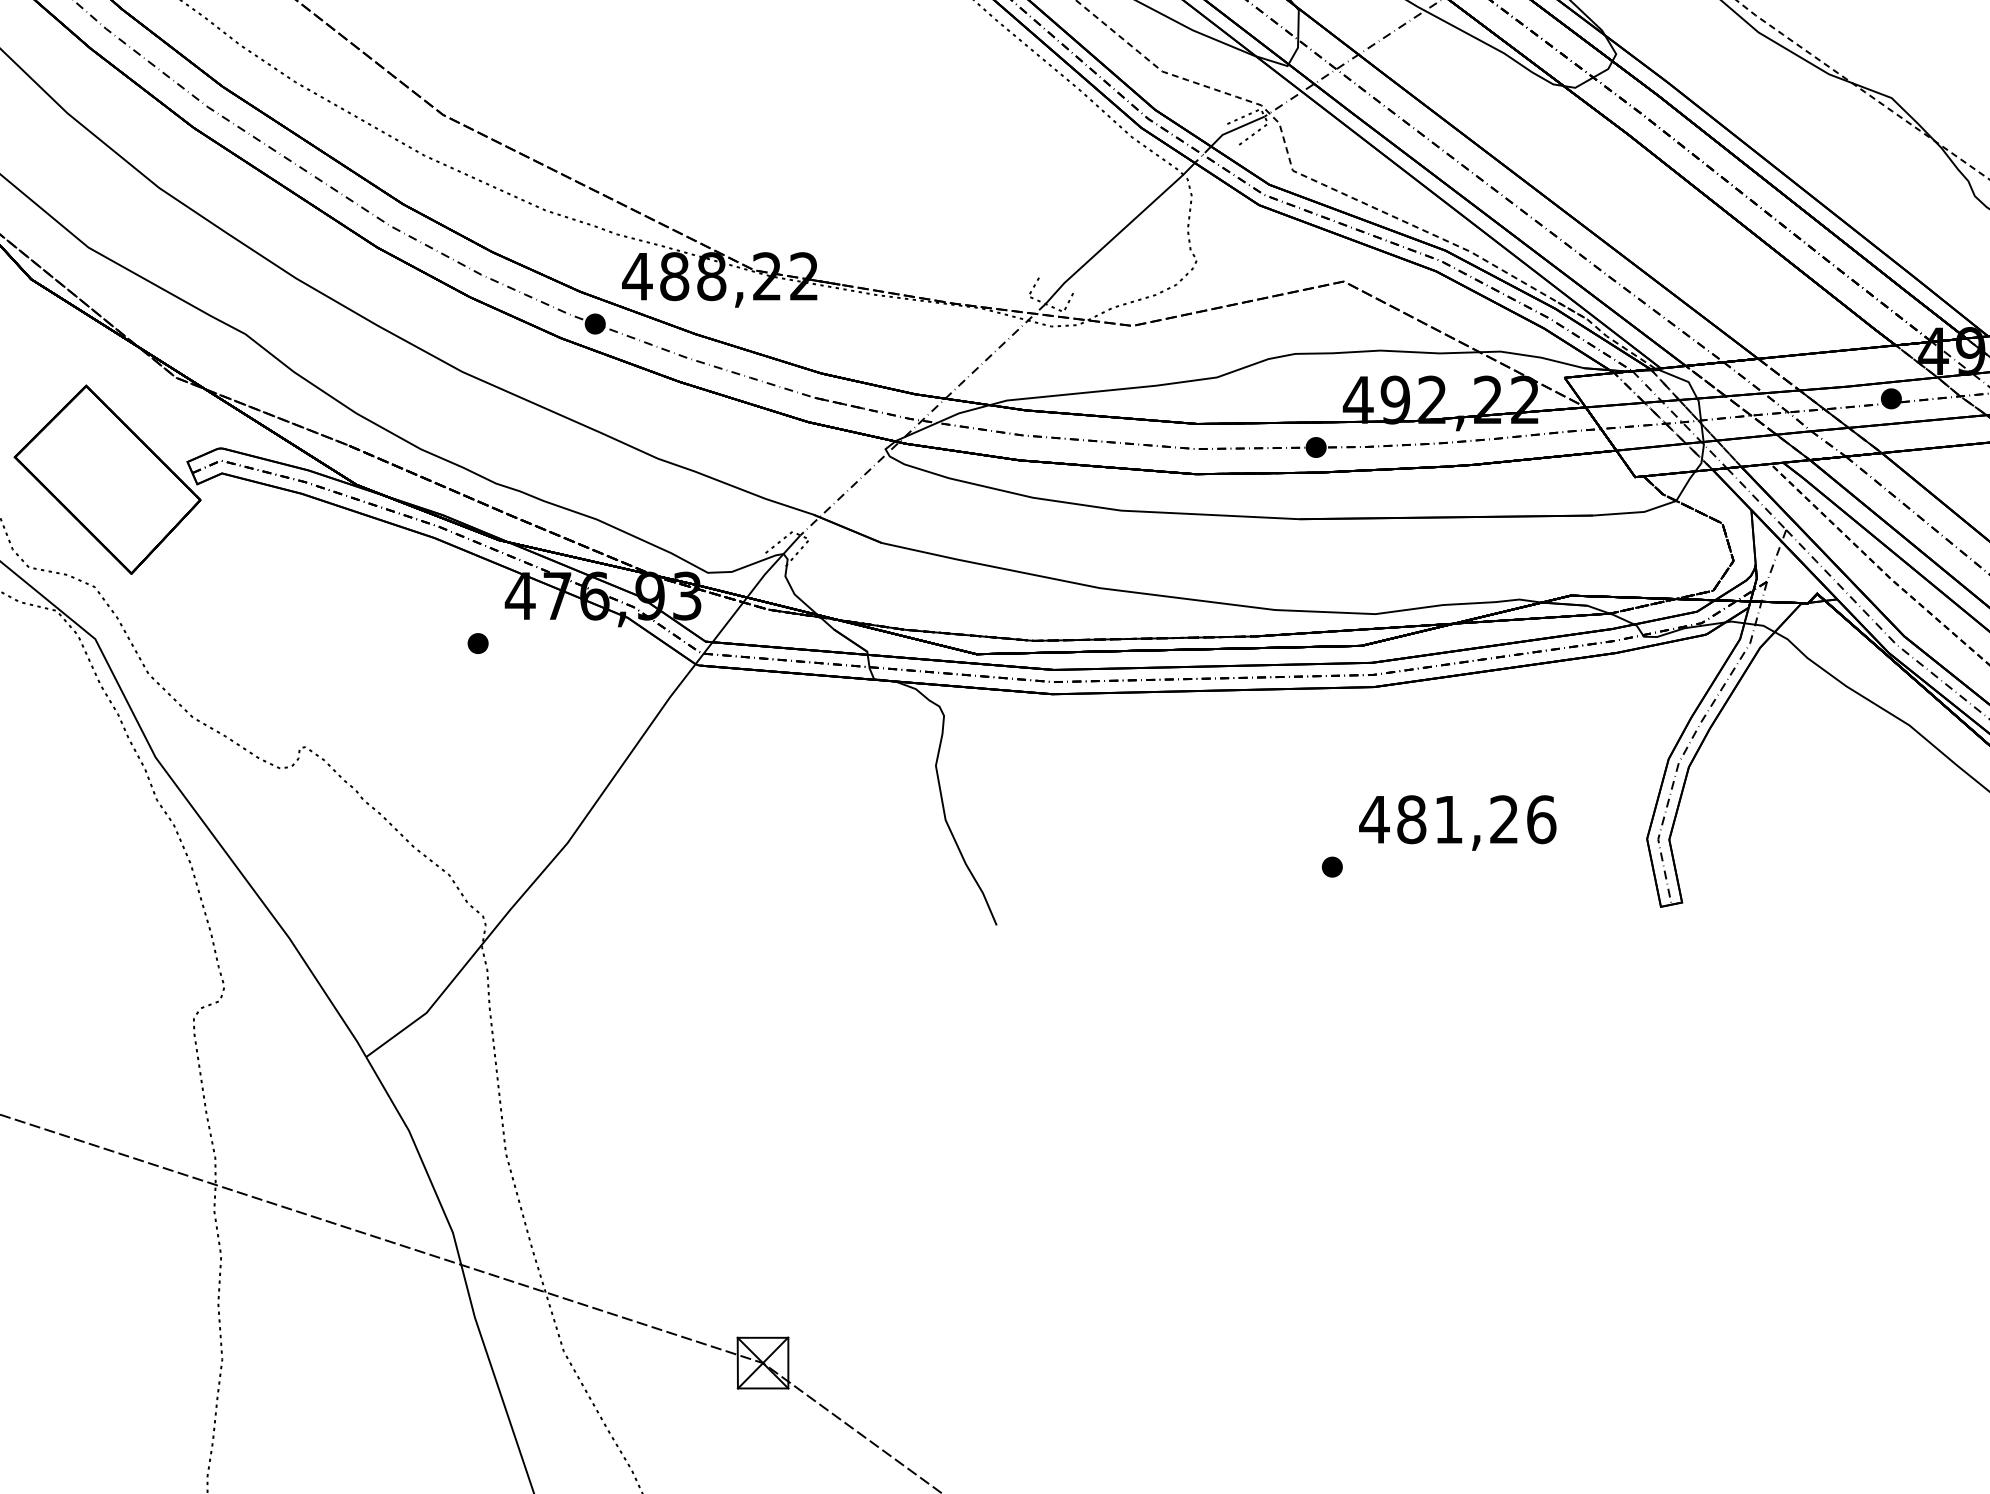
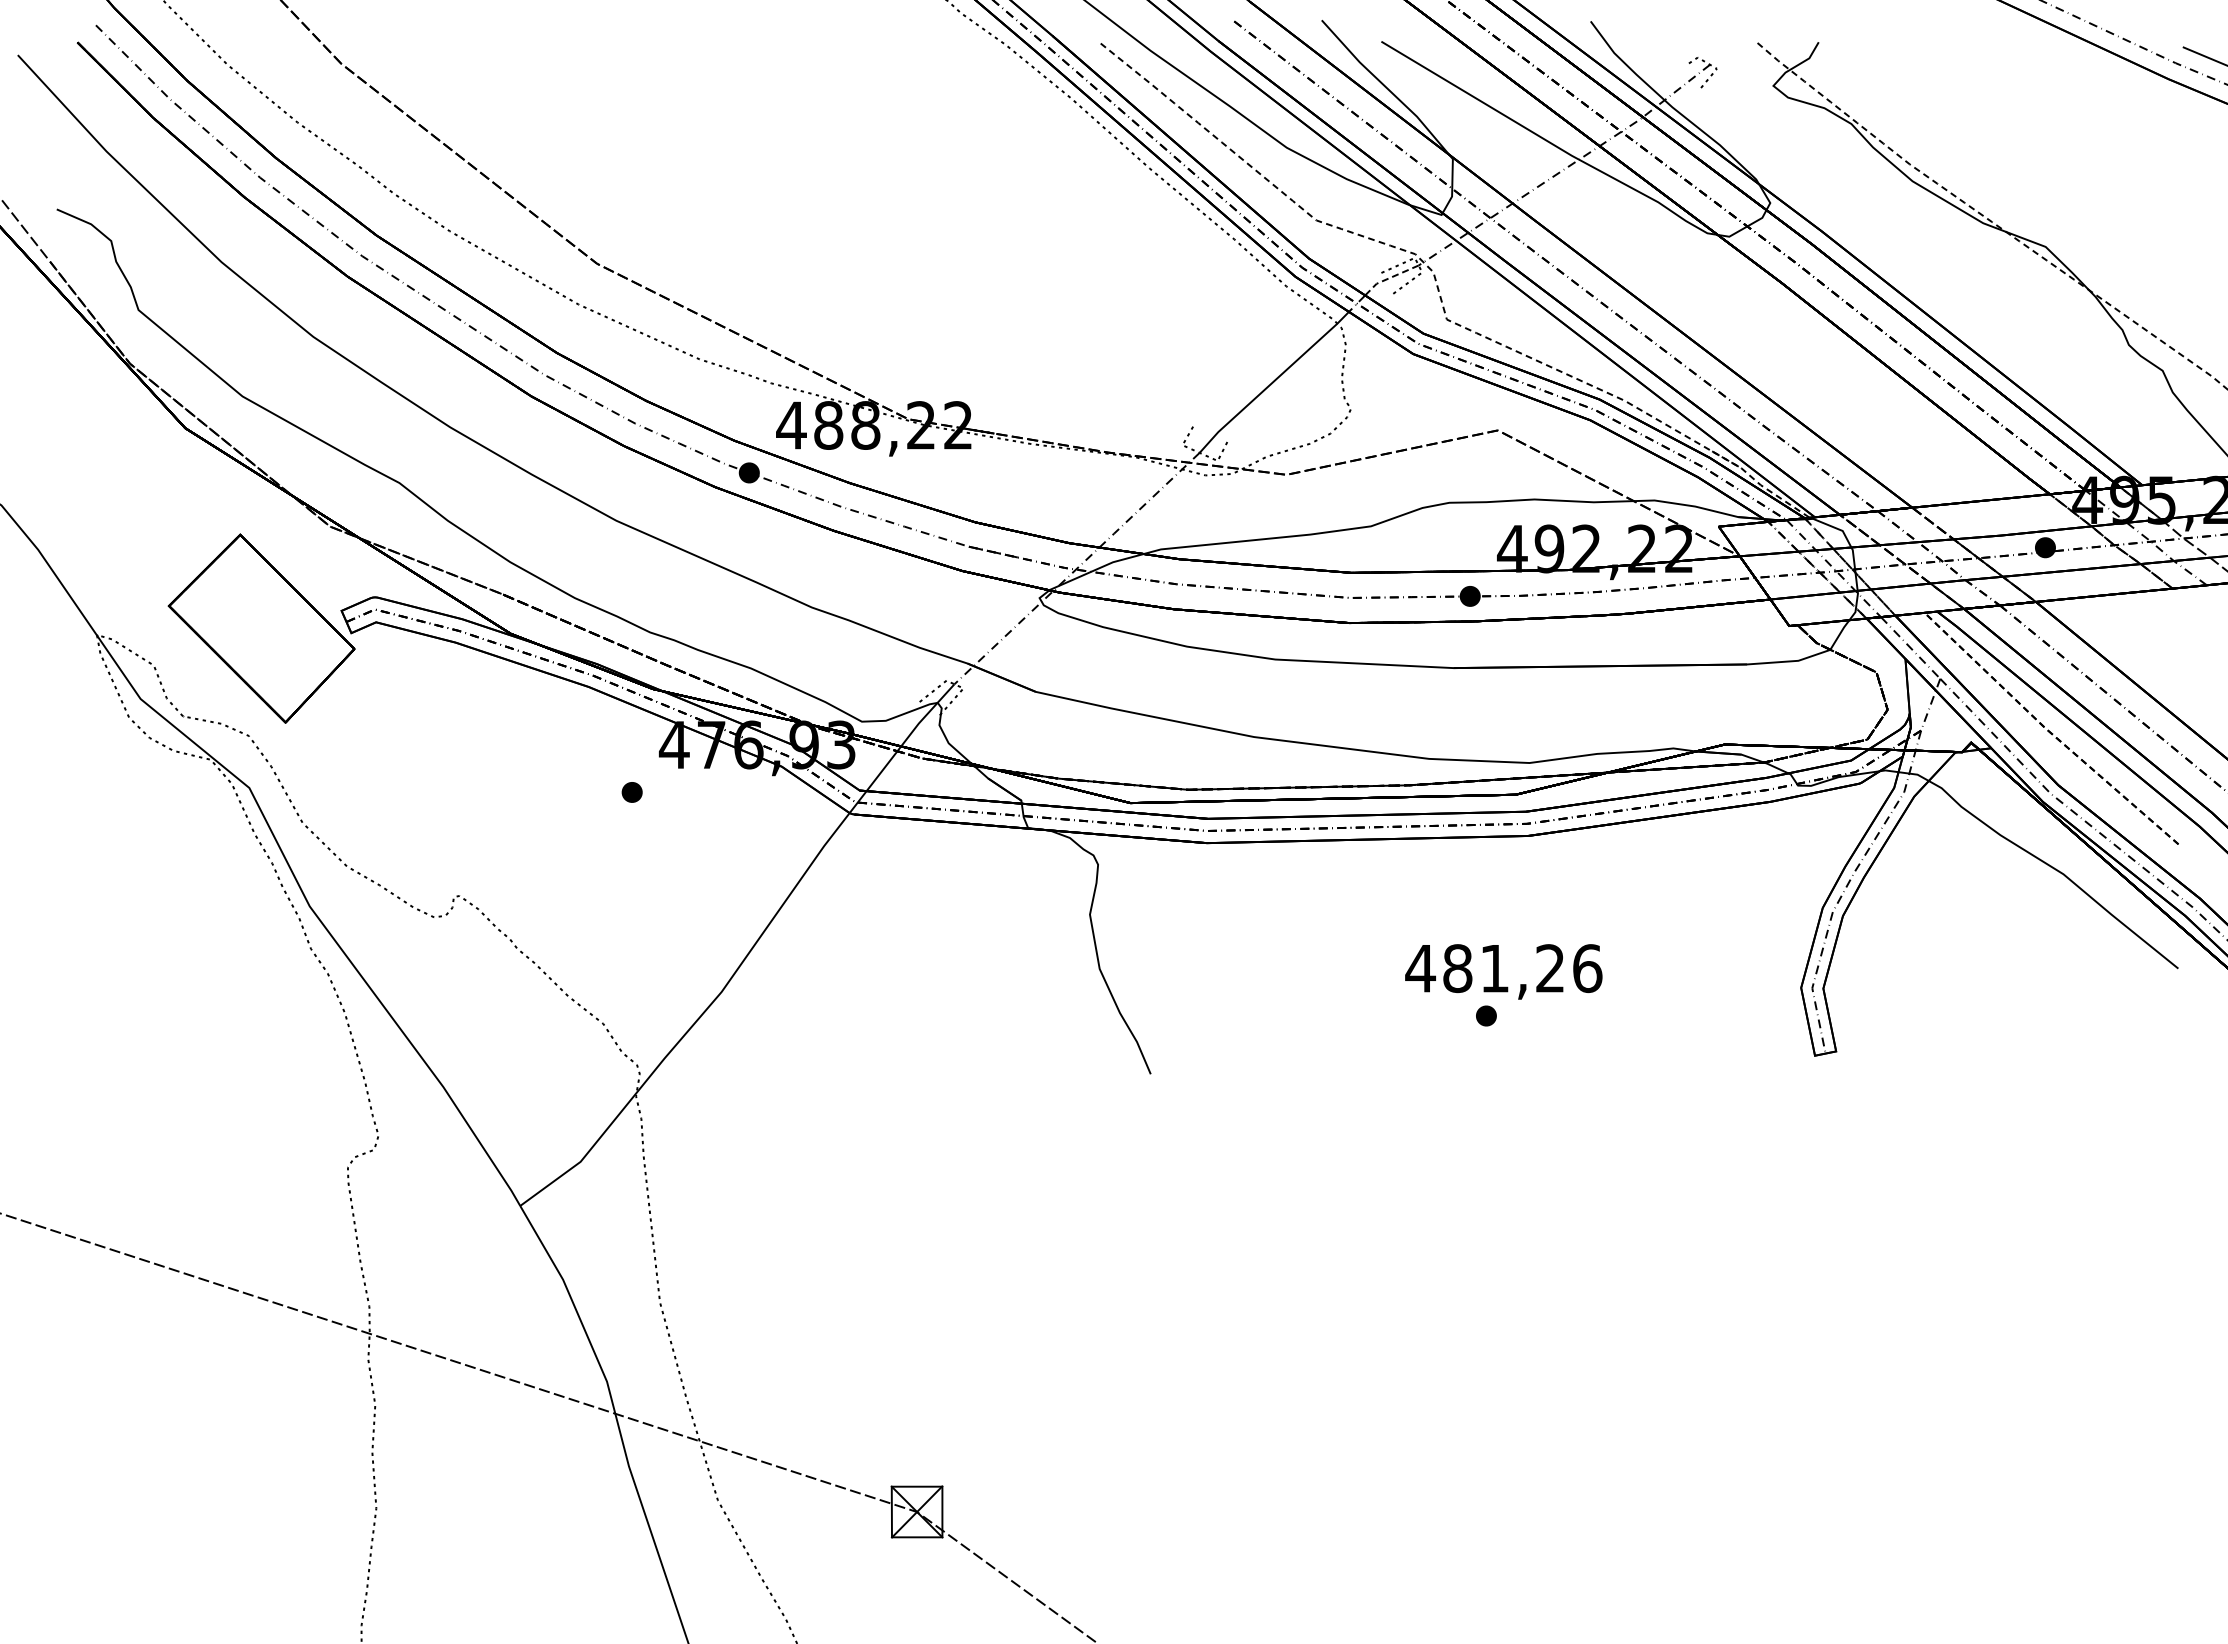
line: (1235, 129) -> (1389, 278), solid -> dashed
text: (1457, 822) -> (1503, 971), moved

